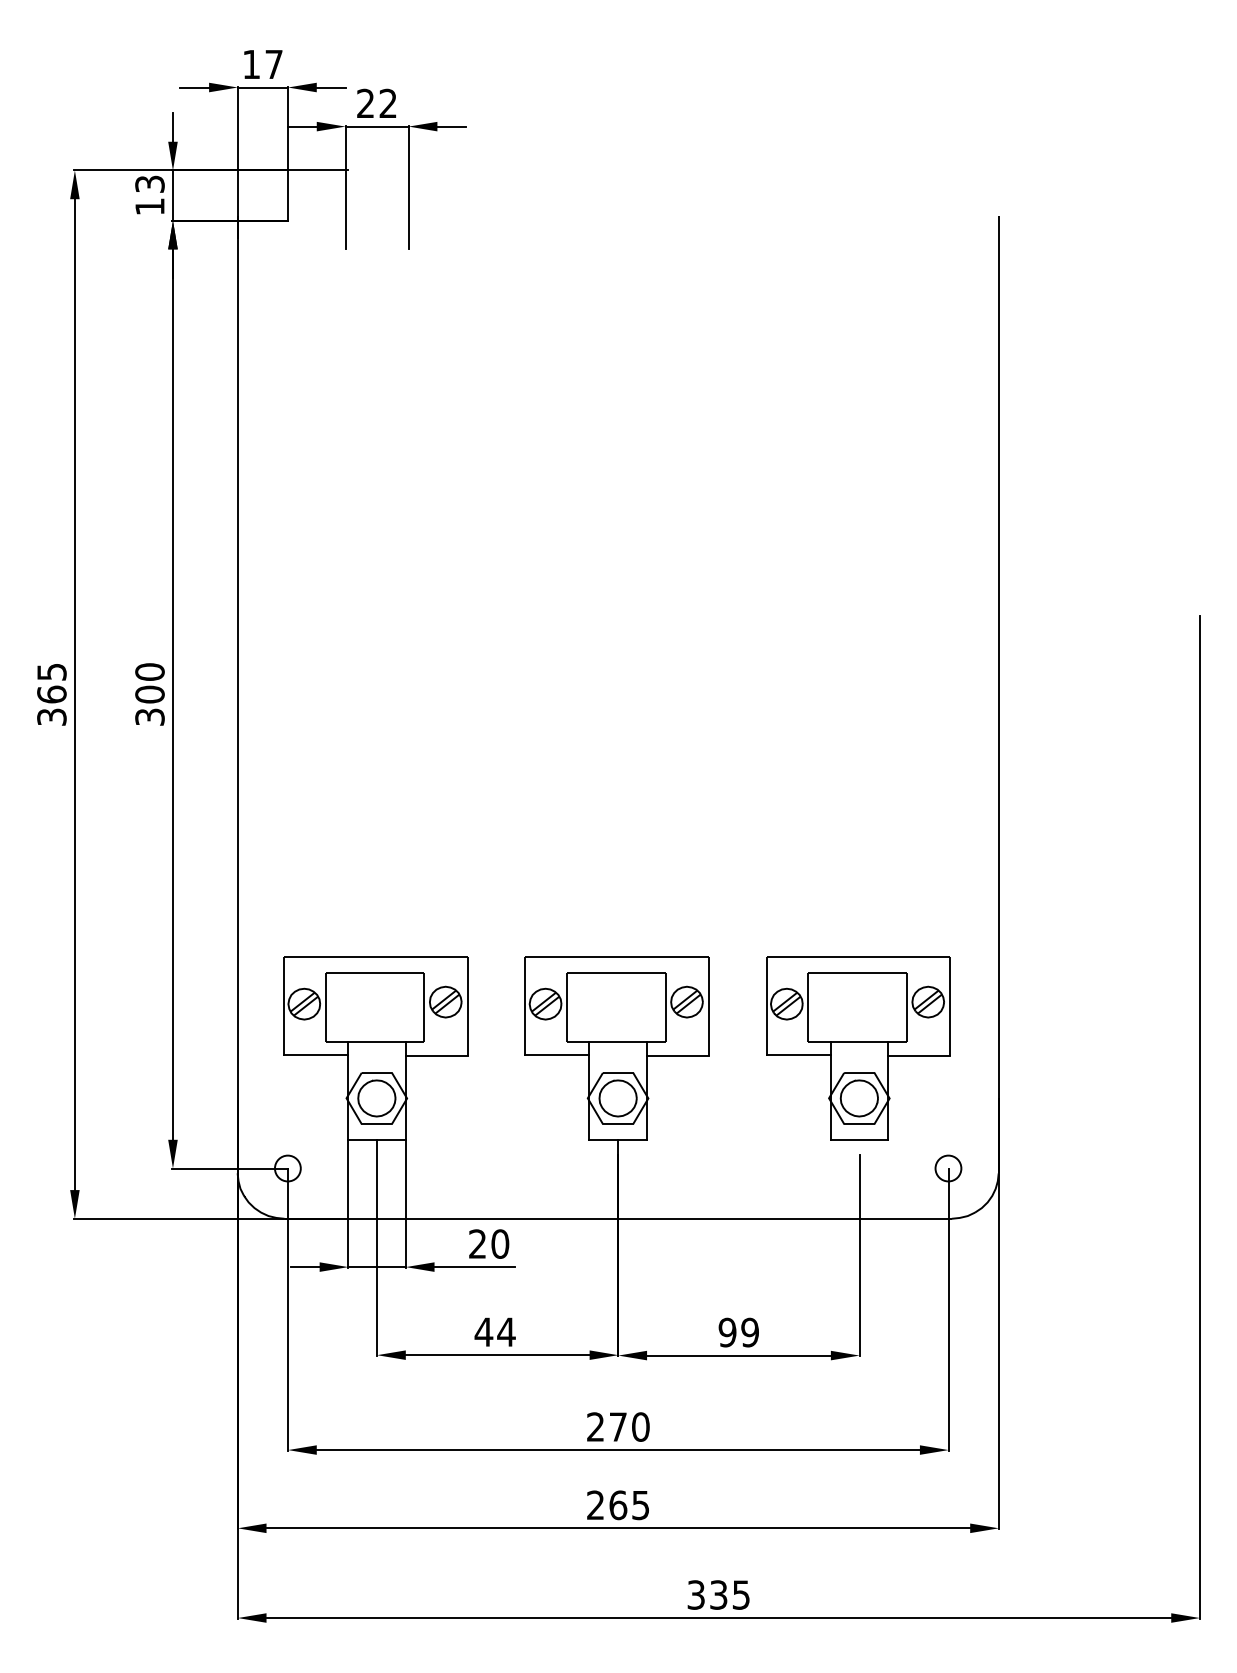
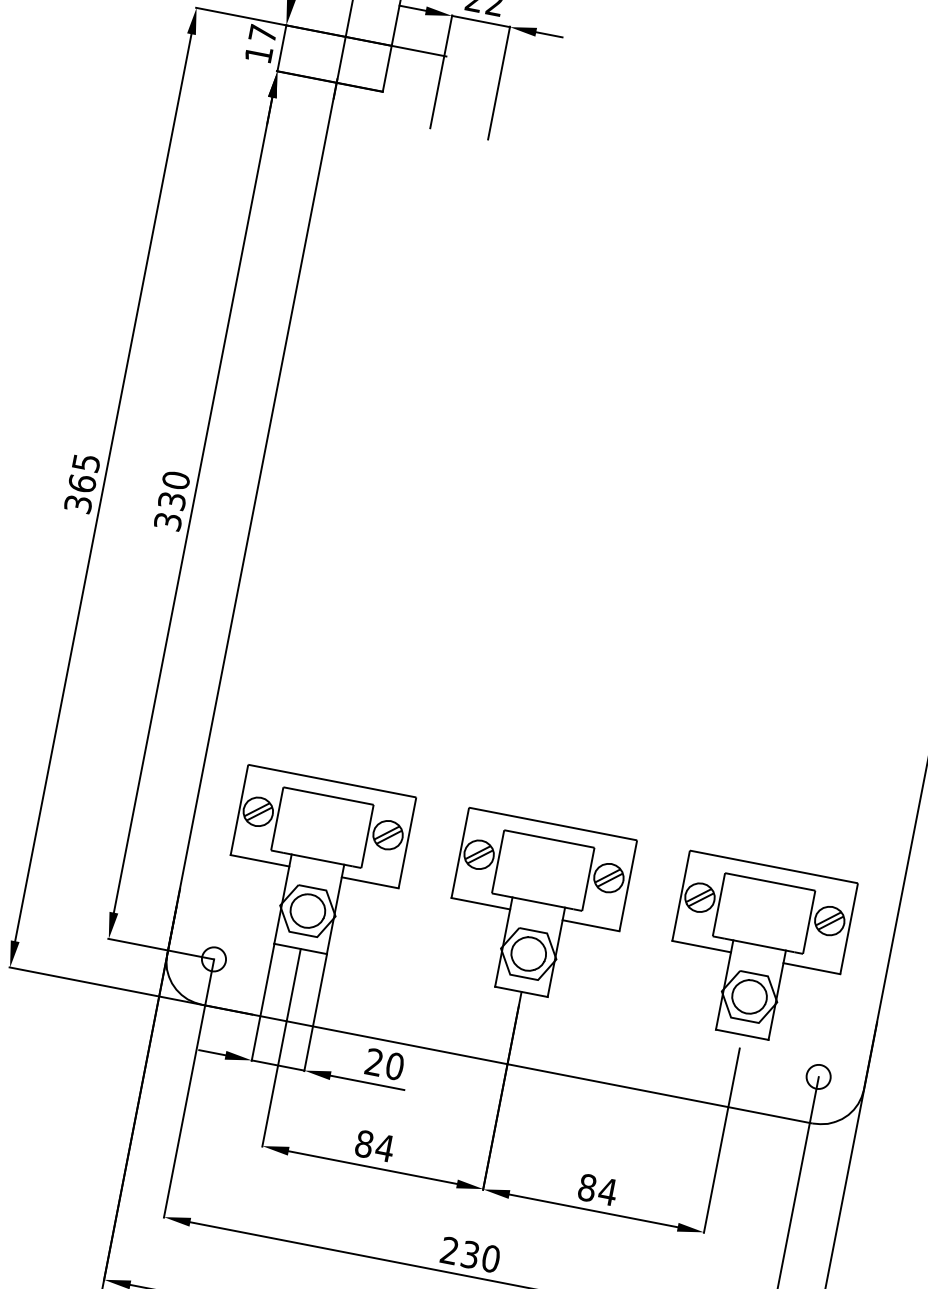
text: (149, 183) -> (262, 33), 13 -> 17
text: (149, 694) -> (171, 500), 300 -> 330
text: (483, 1332) -> (363, 1144), 44 -> 84
text: (738, 1332) -> (597, 1189), 99 -> 84
text: (617, 1426) -> (469, 1254), 270 -> 230

